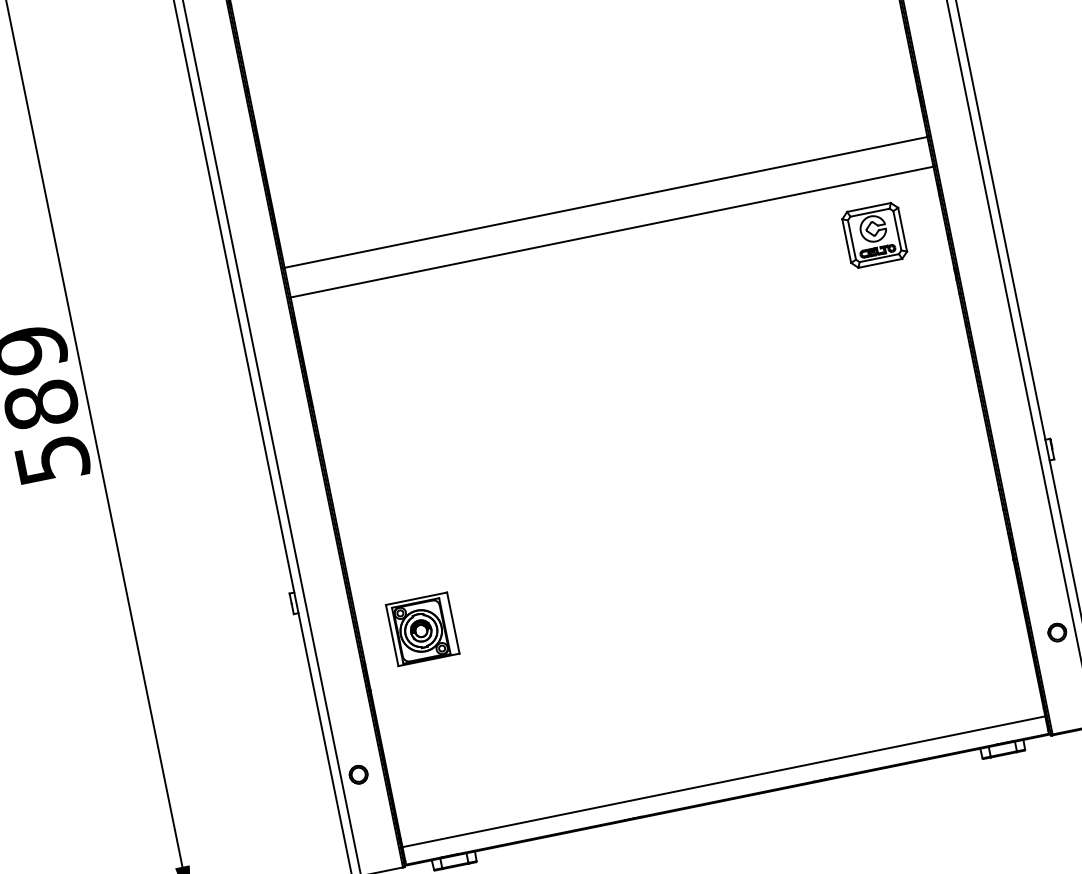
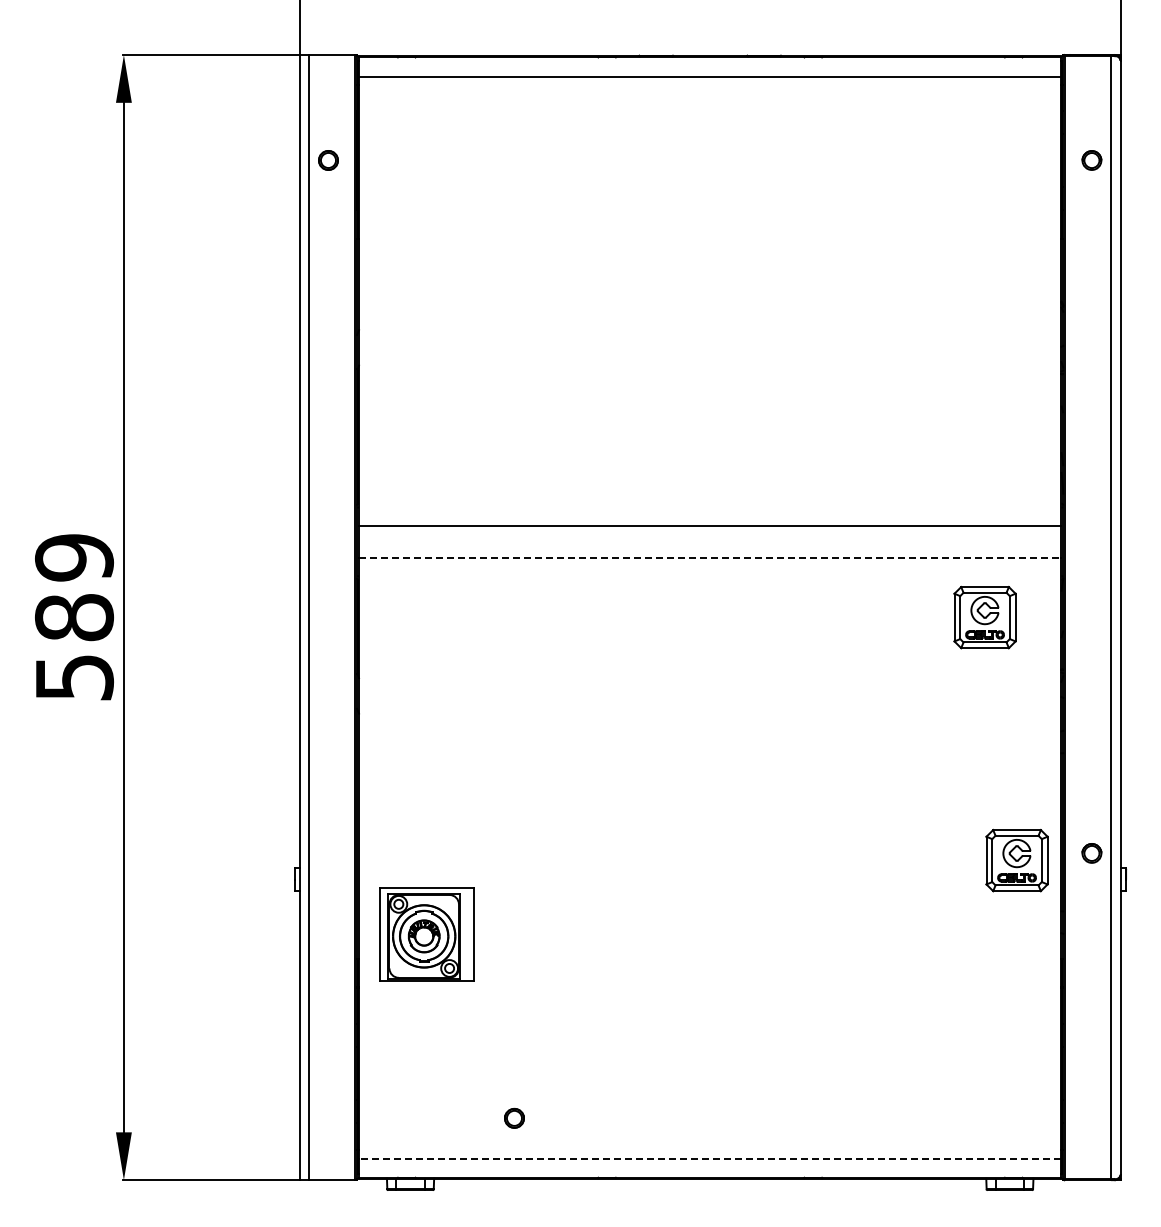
line: (612, 232) -> (710, 558), solid -> dashed
part: (948, 451) -> (1016, 860), added
part: (422, 629) -> (426, 934), size x1.4
part: (1056, 632) -> (1091, 853), moved
part: (358, 773) -> (514, 1117), moved
line: (723, 781) -> (709, 1158), solid -> dashed

